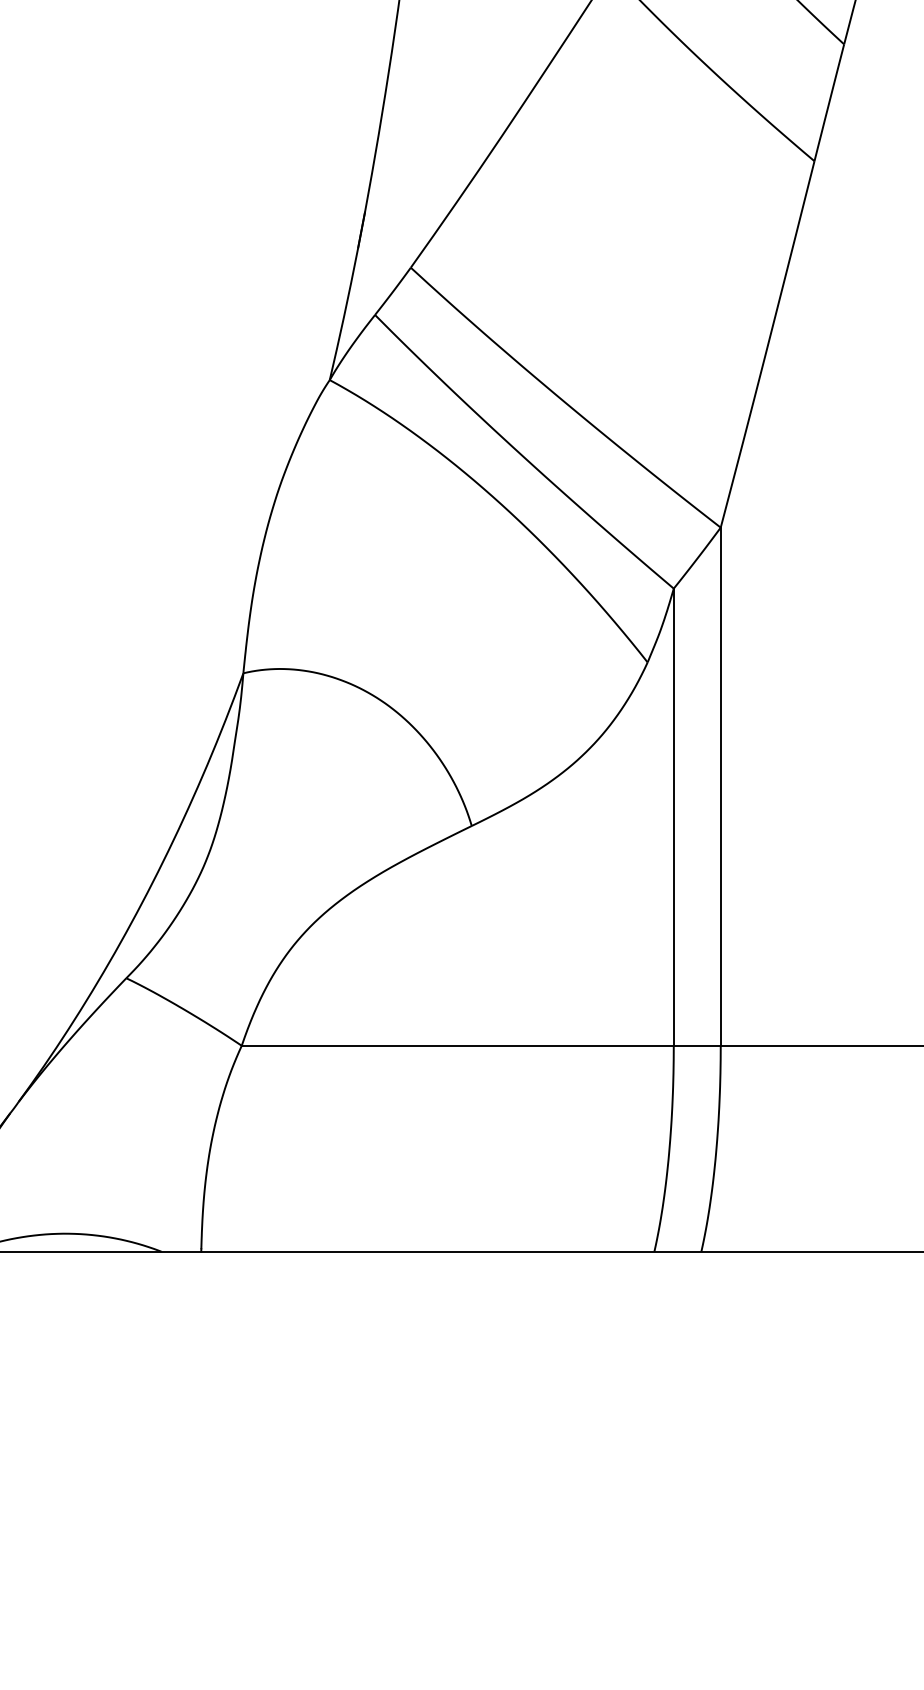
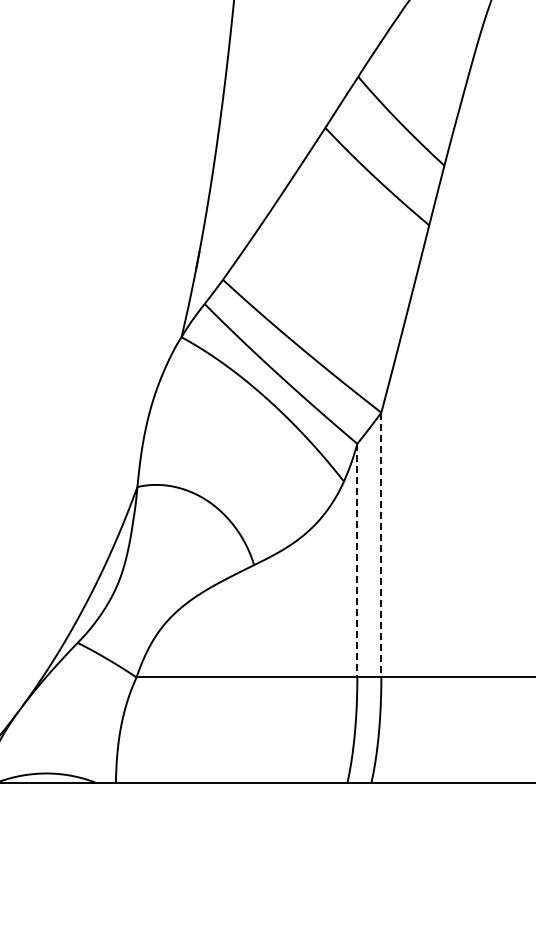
line: (721, 787) -> (381, 545), solid -> dashed
line: (674, 816) -> (357, 560), solid -> dashed

